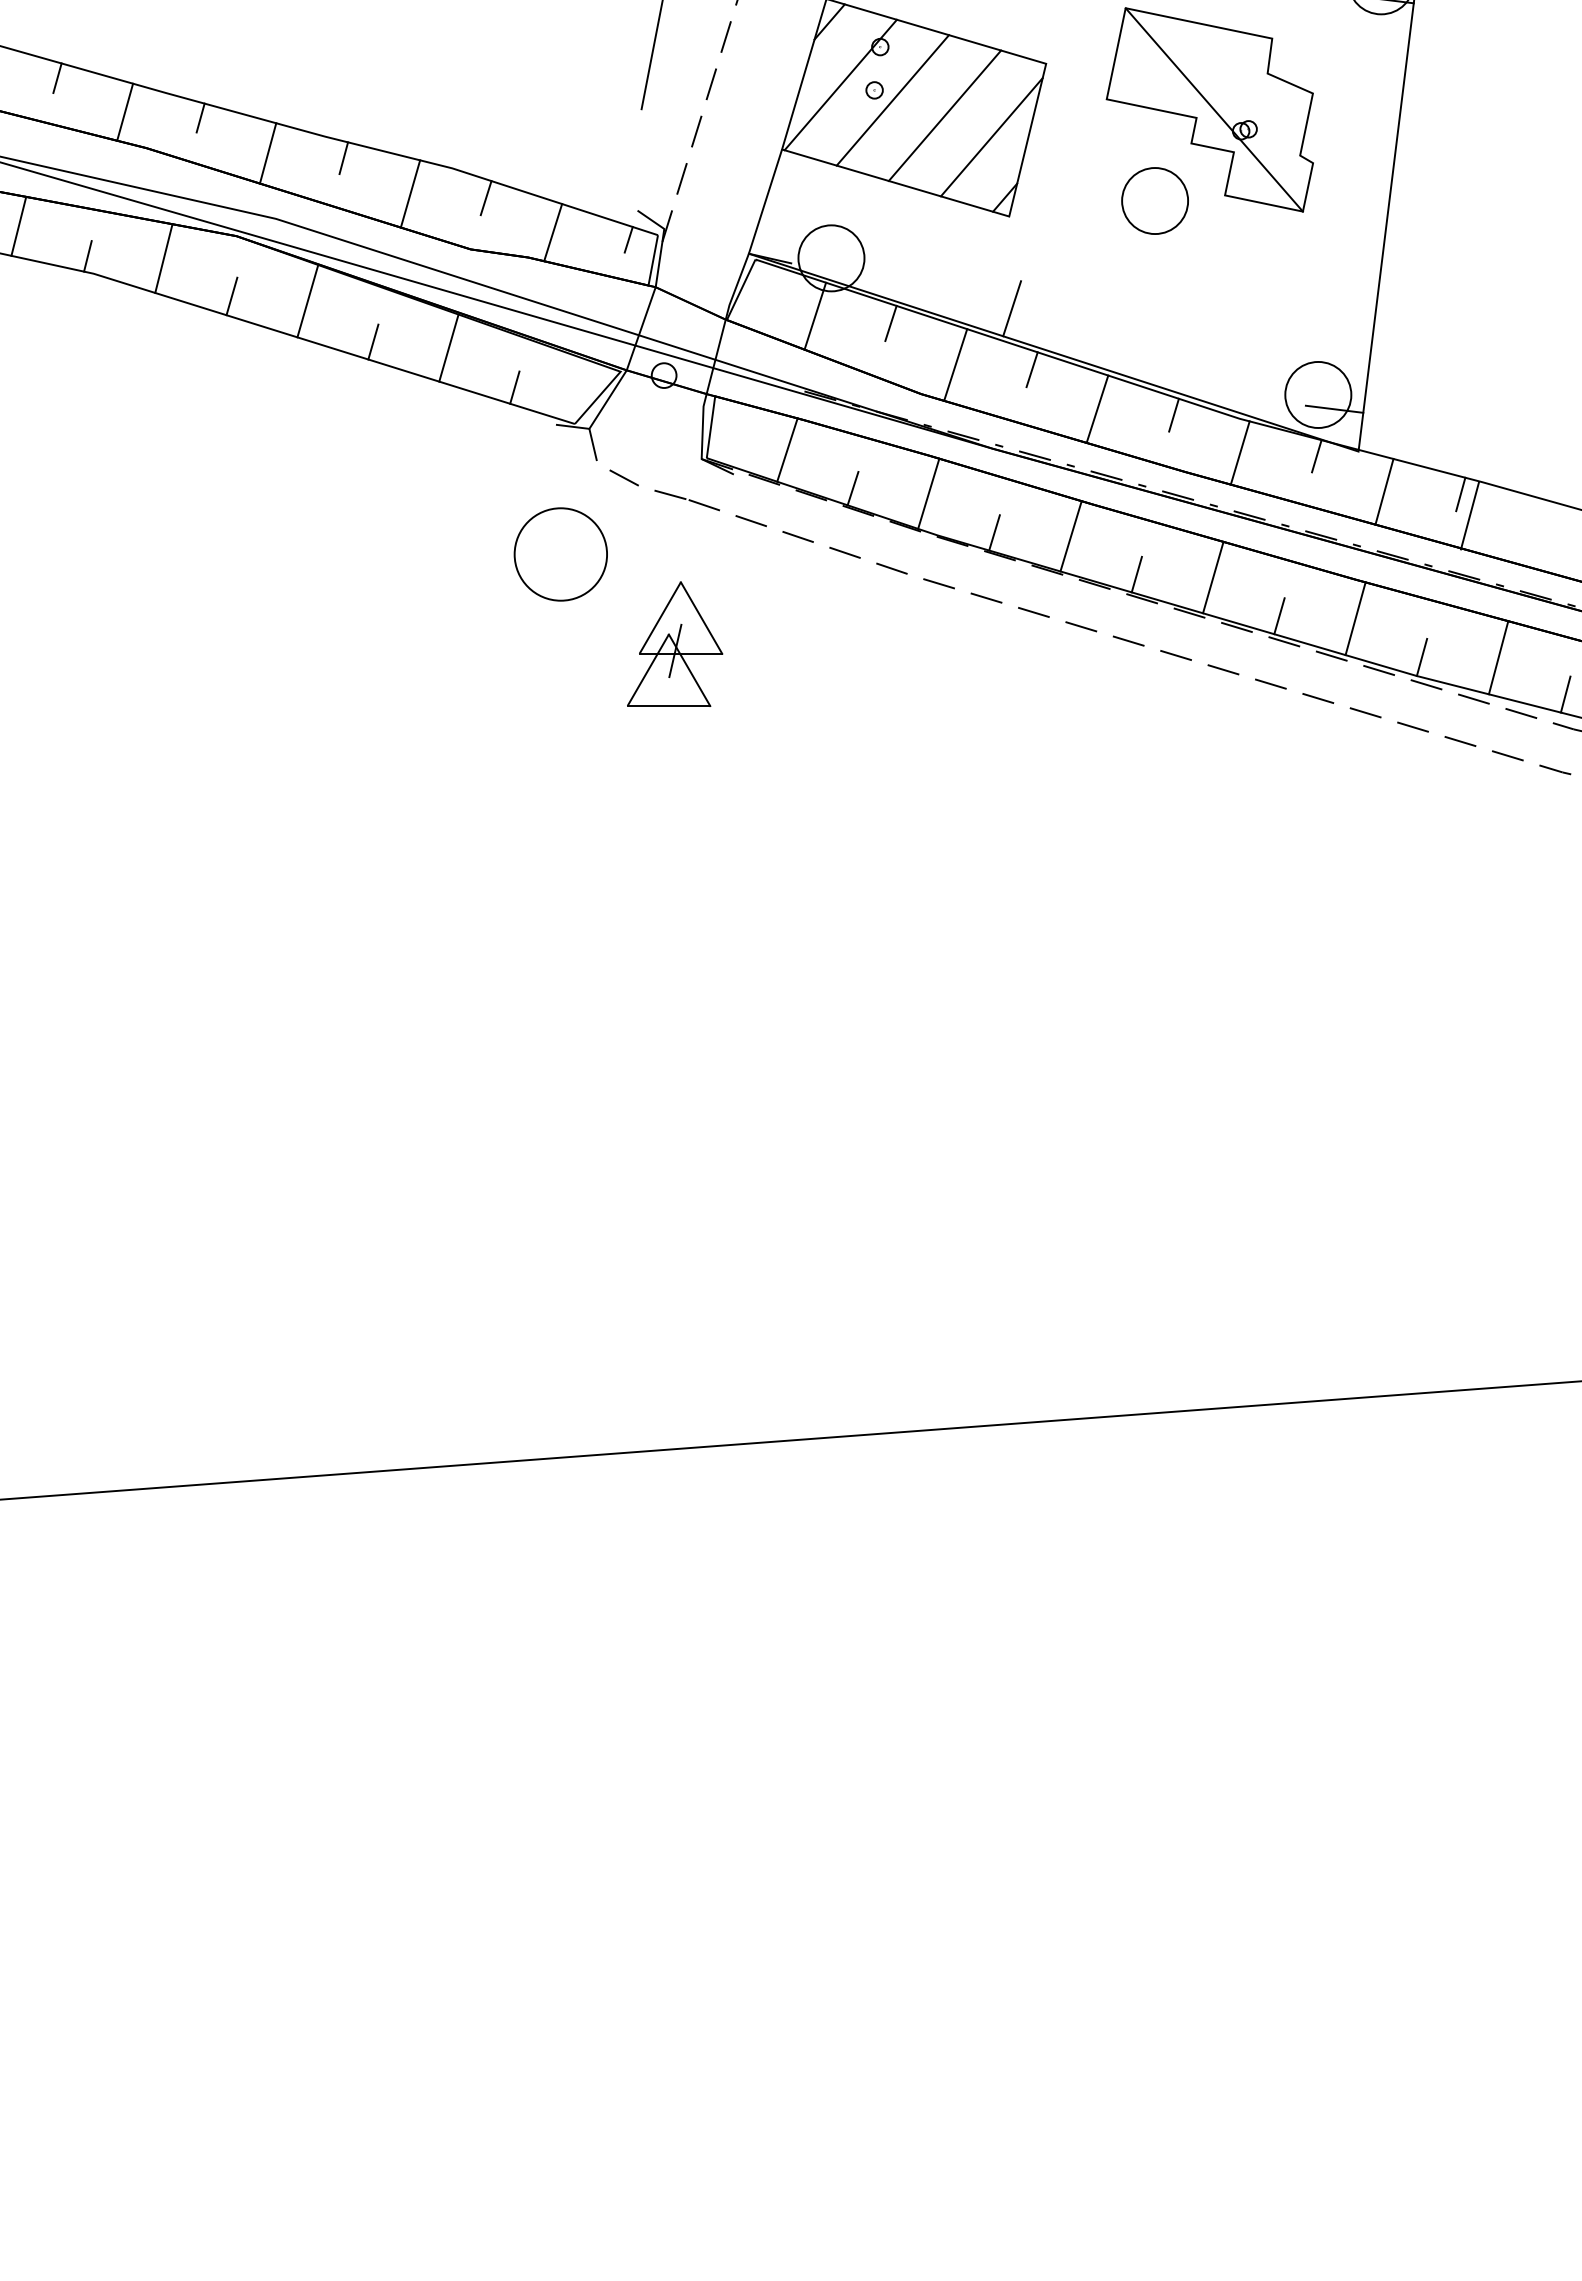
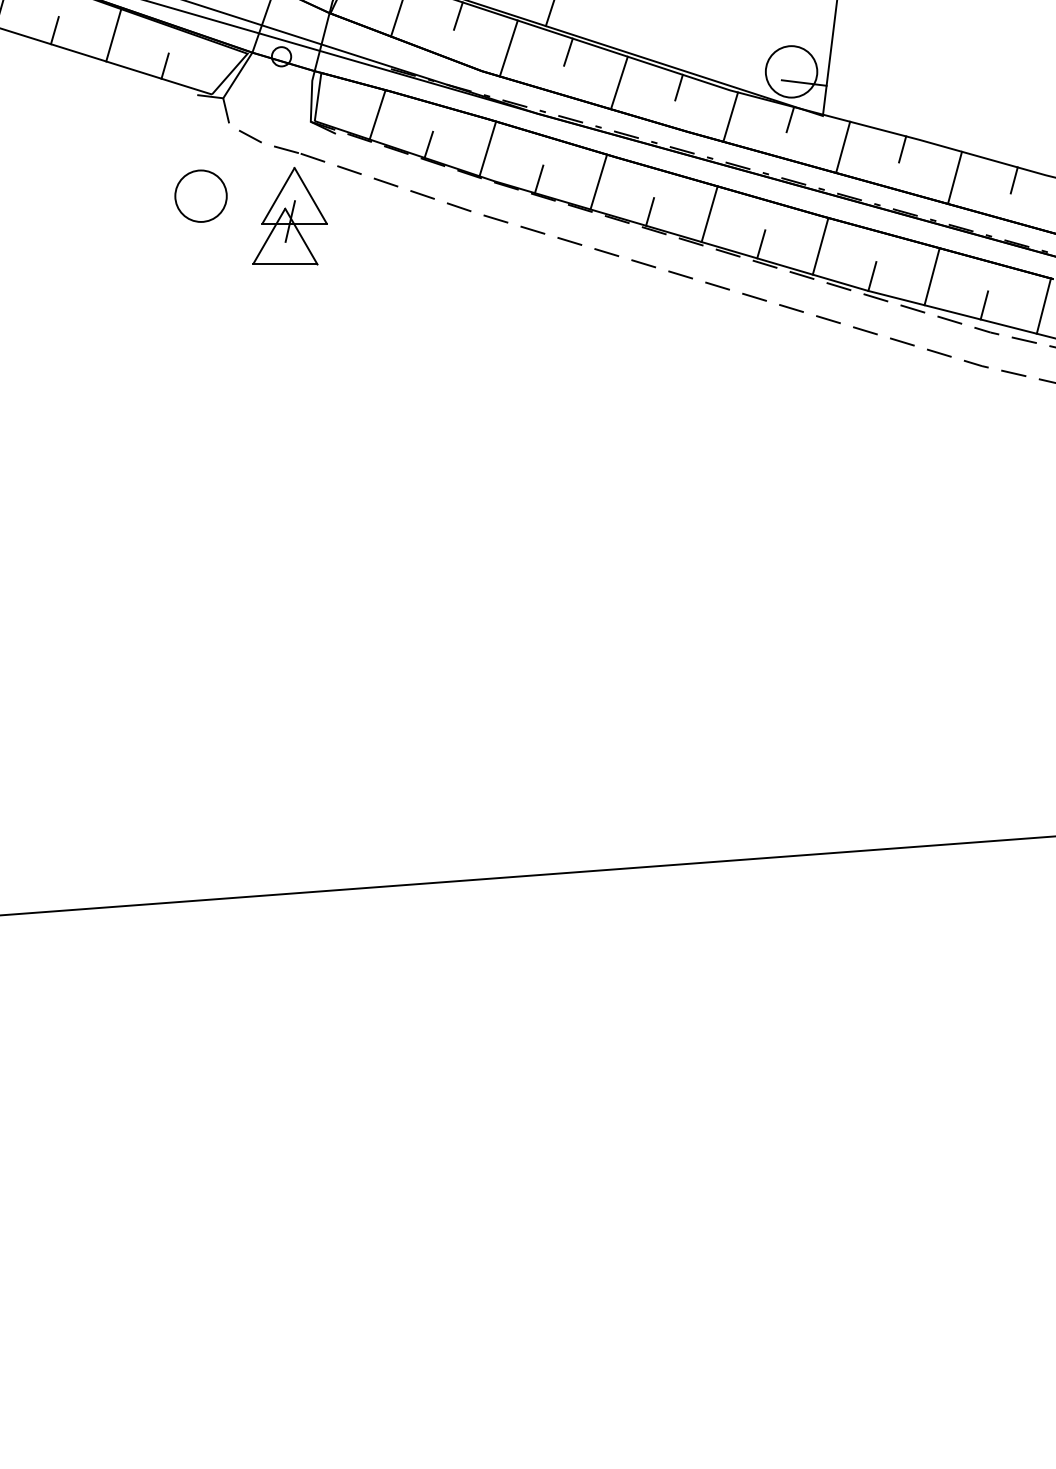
line: (1469, 515) -> (954, 177), moved
part: (560, 554) -> (200, 196), size x0.71
part: (675, 643) -> (290, 215), moved

